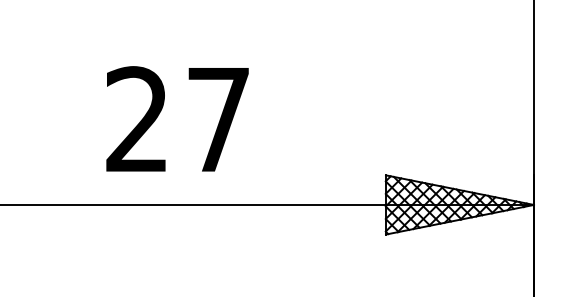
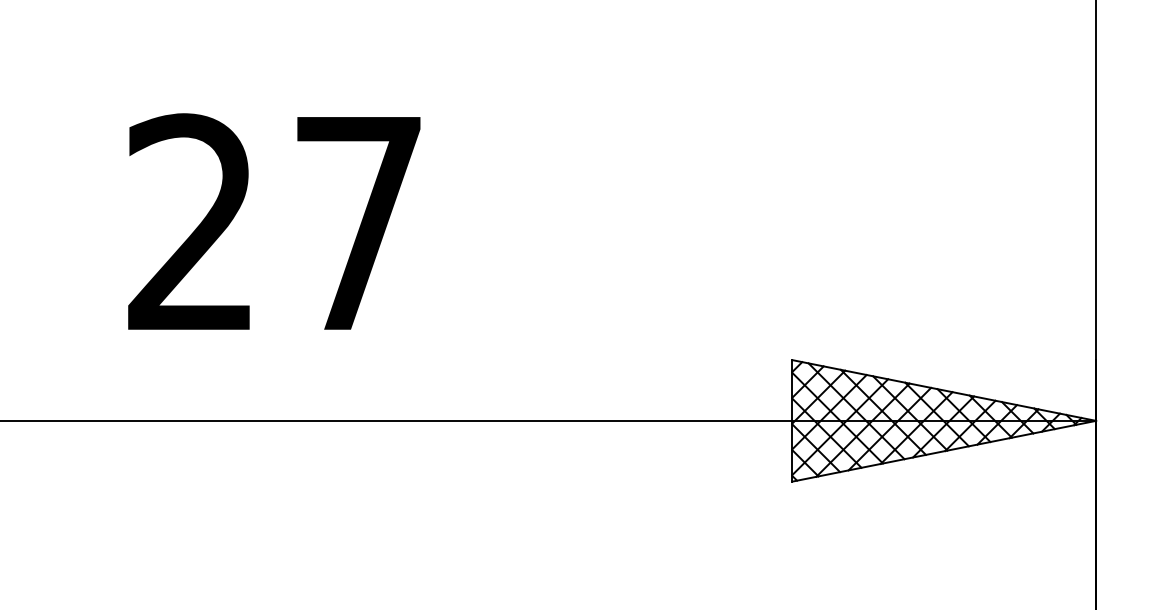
text: (177, 118) -> (274, 220), moved

